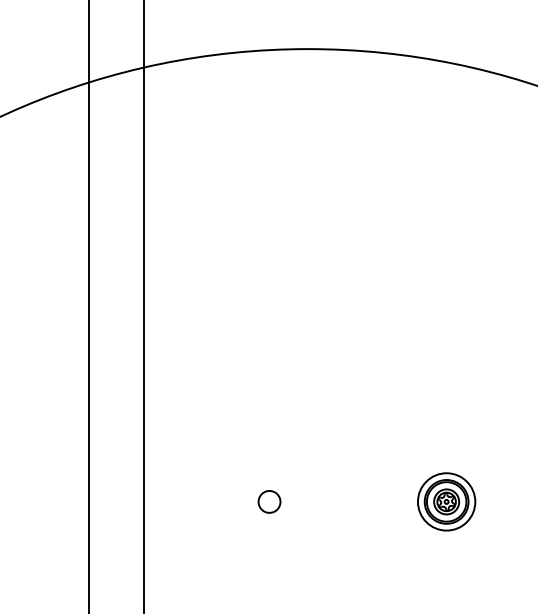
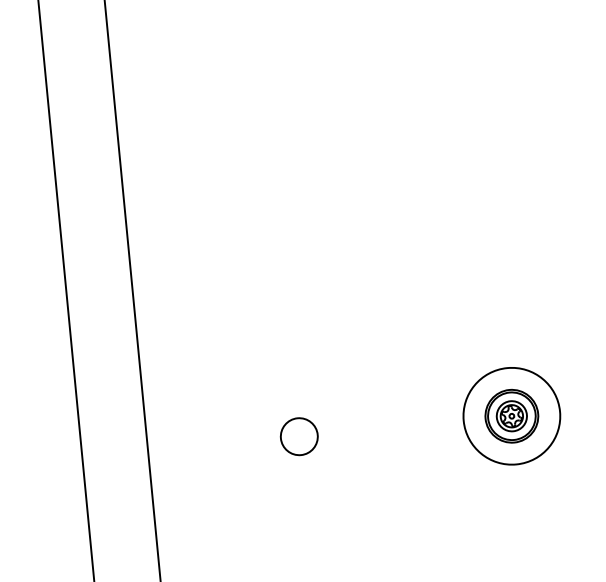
circle: (269, 501) -> (299, 436), size x1.4
circle: (446, 501) -> (511, 415), size x1.4

